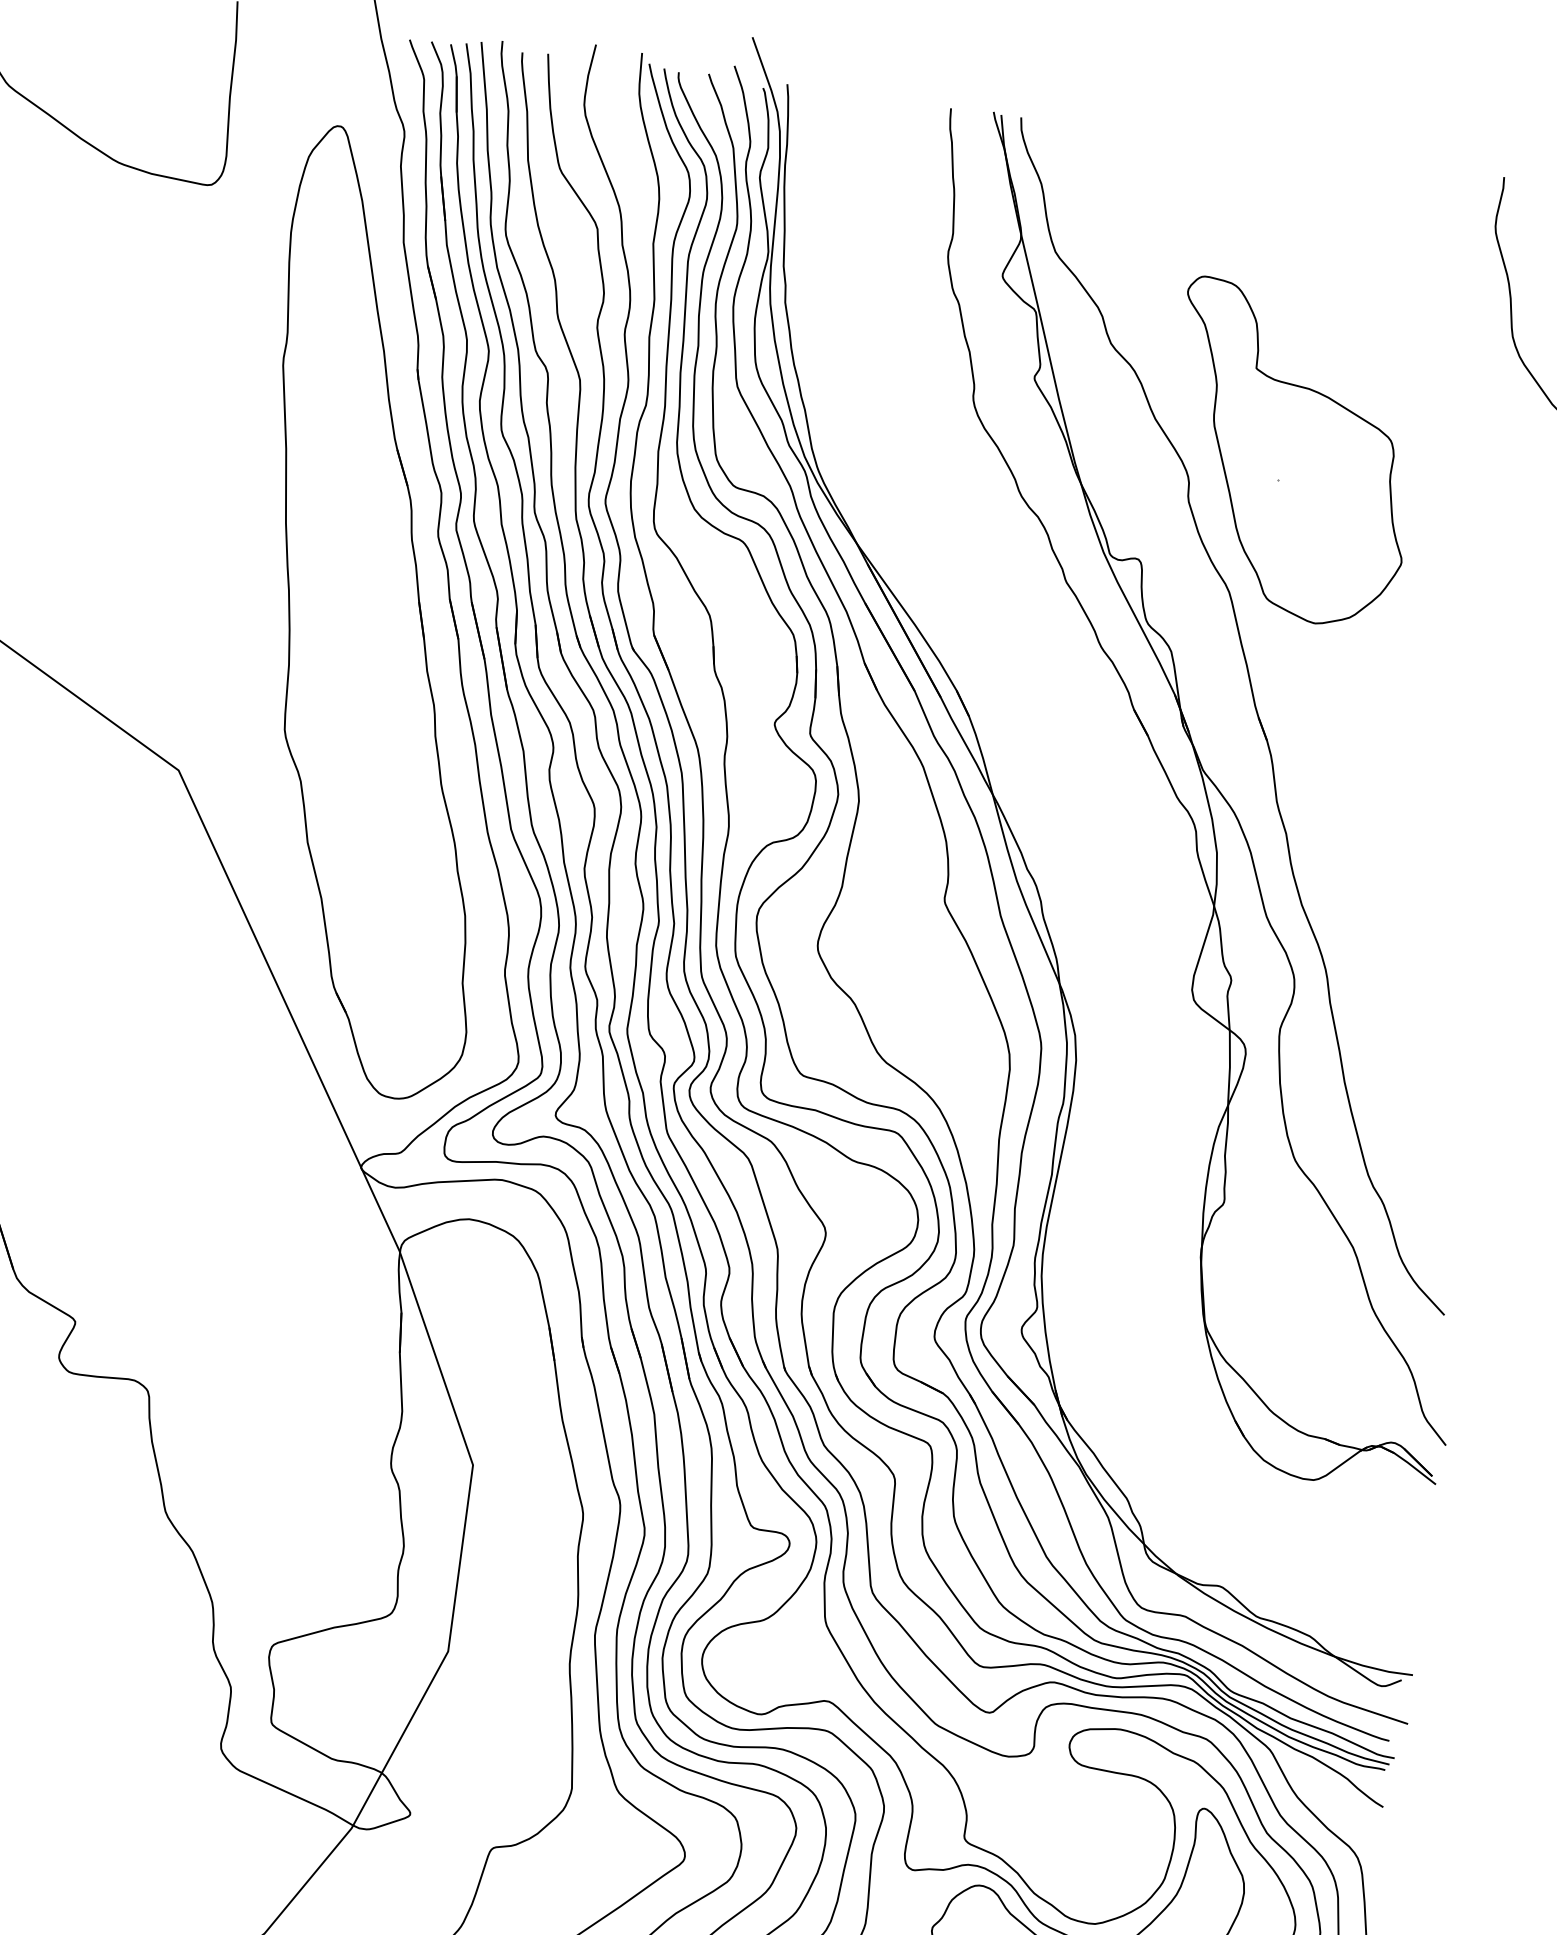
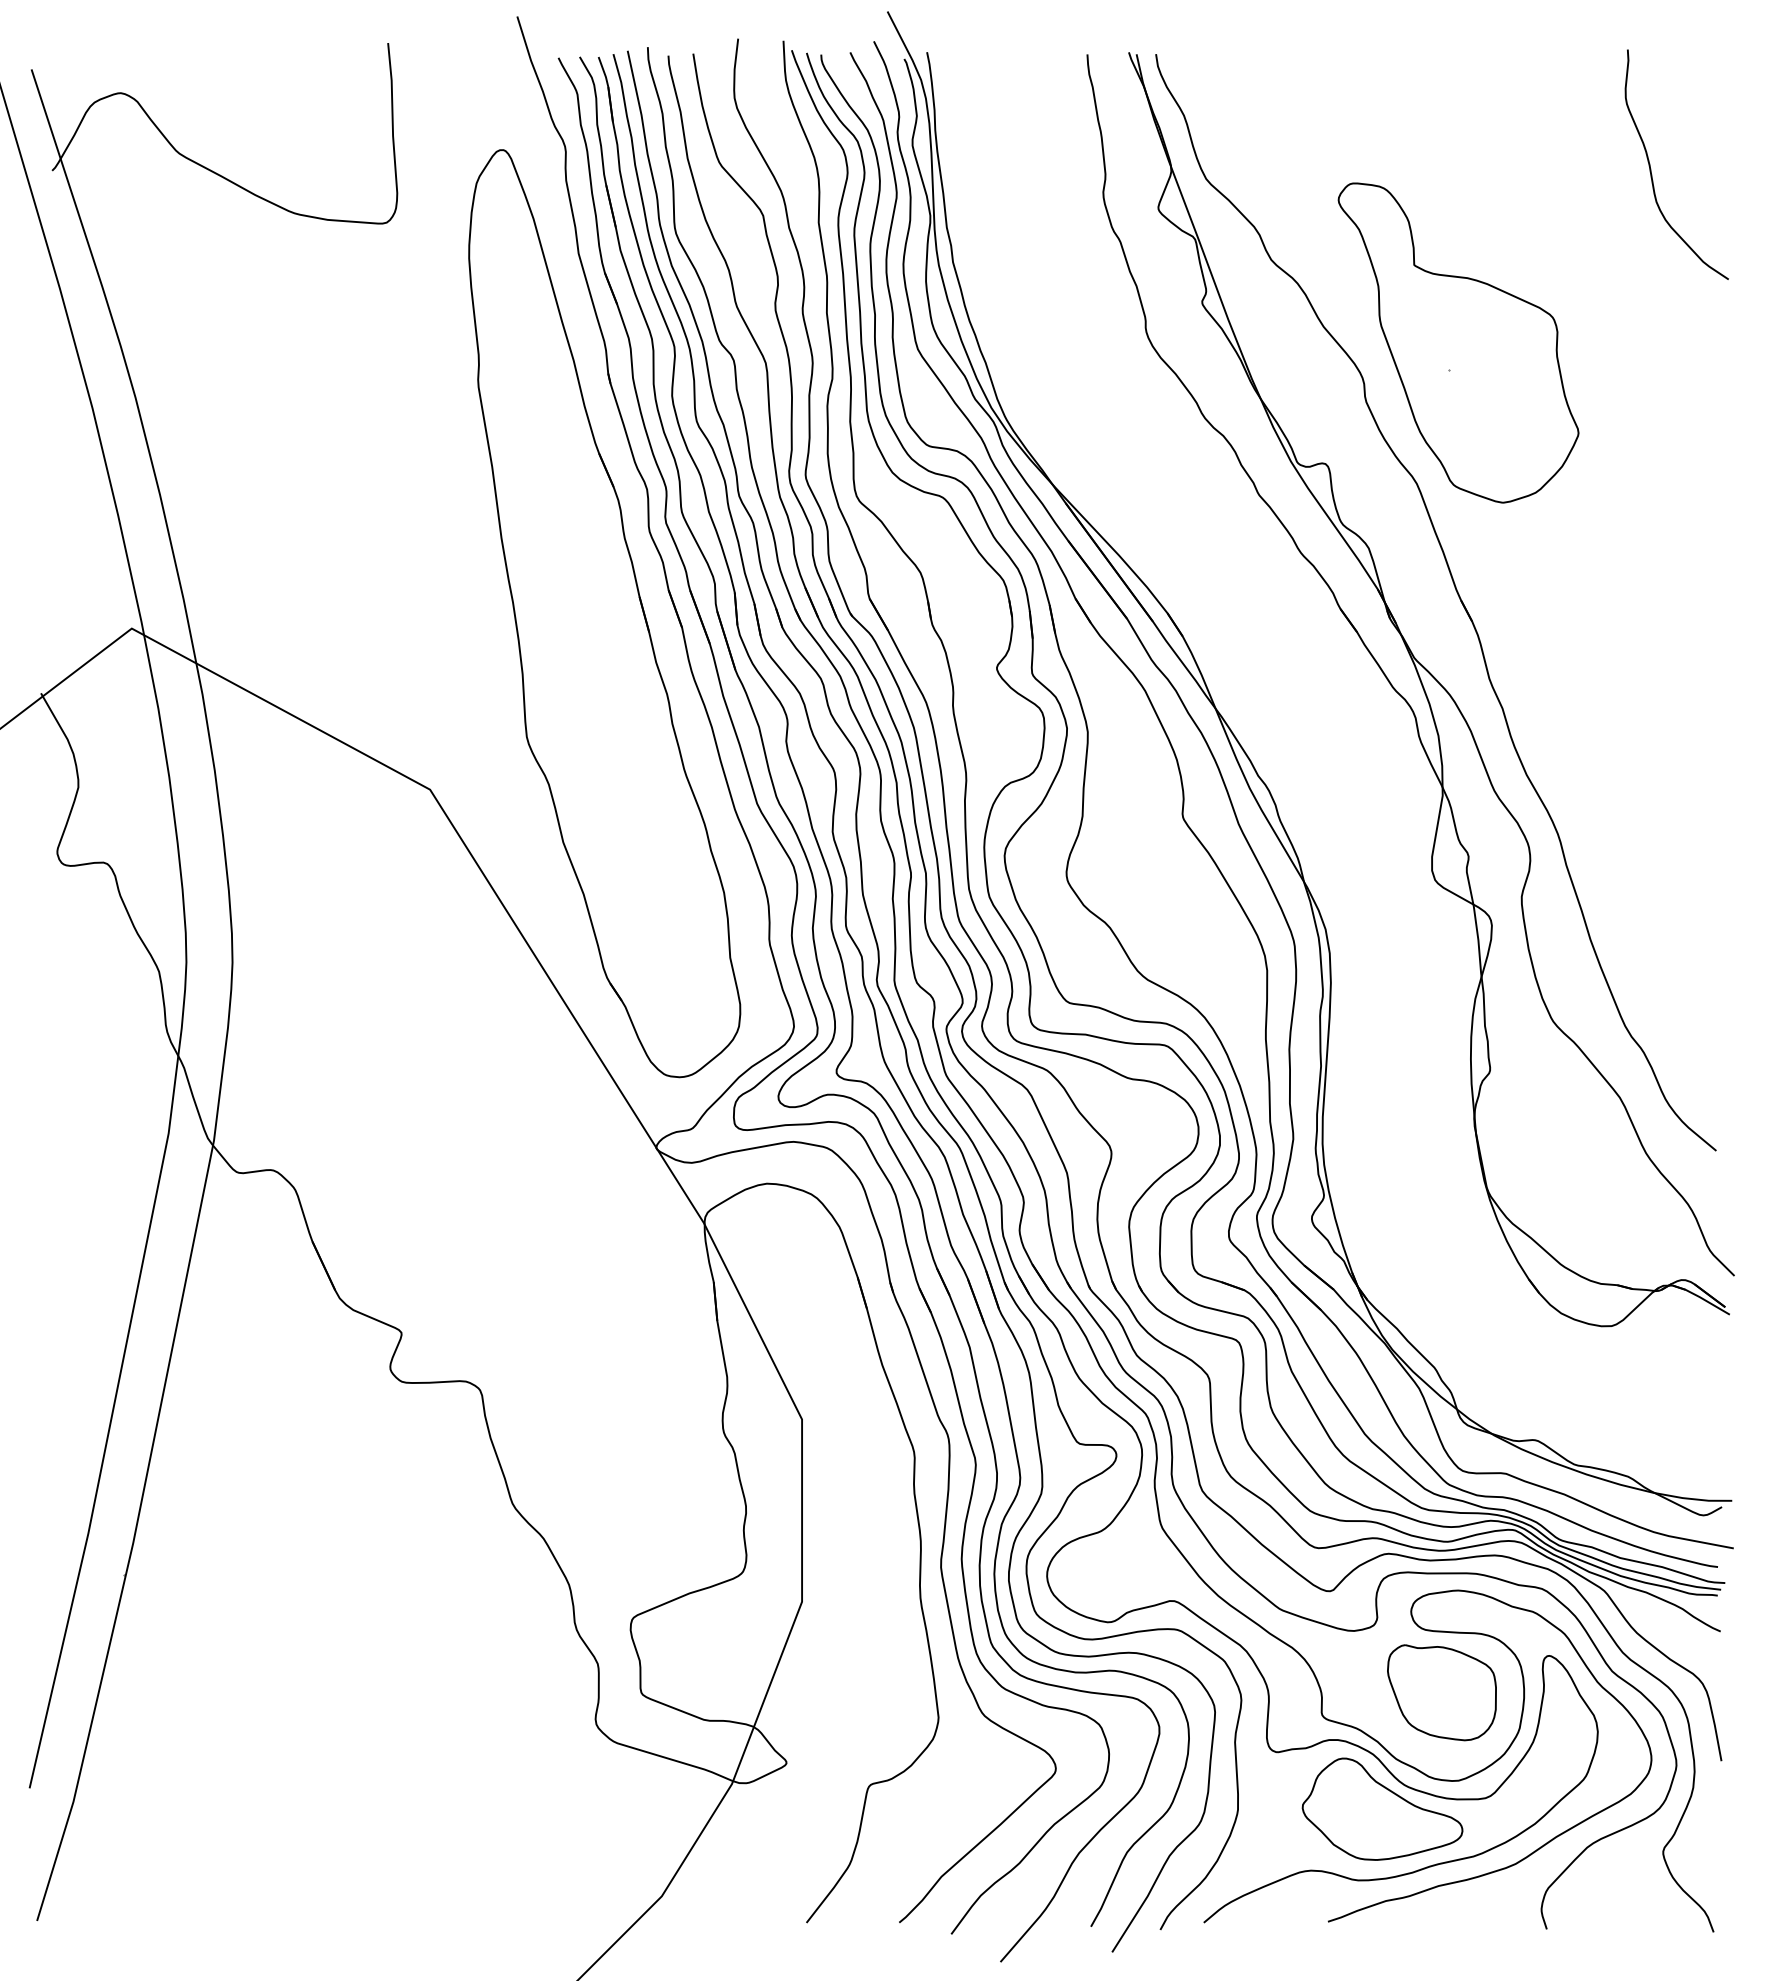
part: (1089, 1831) -> (1441, 1692), added

